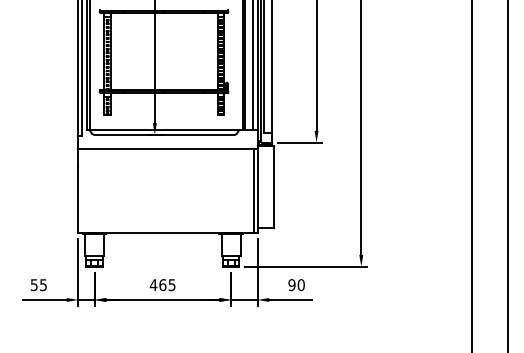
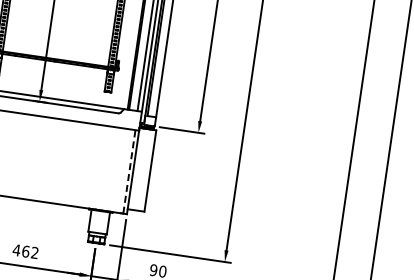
line: (253, 190) -> (129, 171), solid -> dashed
text: (171, 285) -> (34, 253), 465 -> 462

